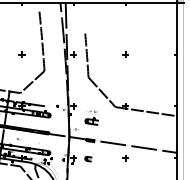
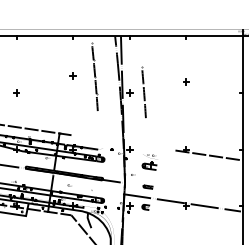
part: (21, 54) -> (72, 75), moved
part: (125, 54) -> (186, 81), moved
line: (32, 82) -> (84, 123), removed
line: (101, 92) -> (160, 134), removed
line: (122, 144) -> (181, 202), moved

